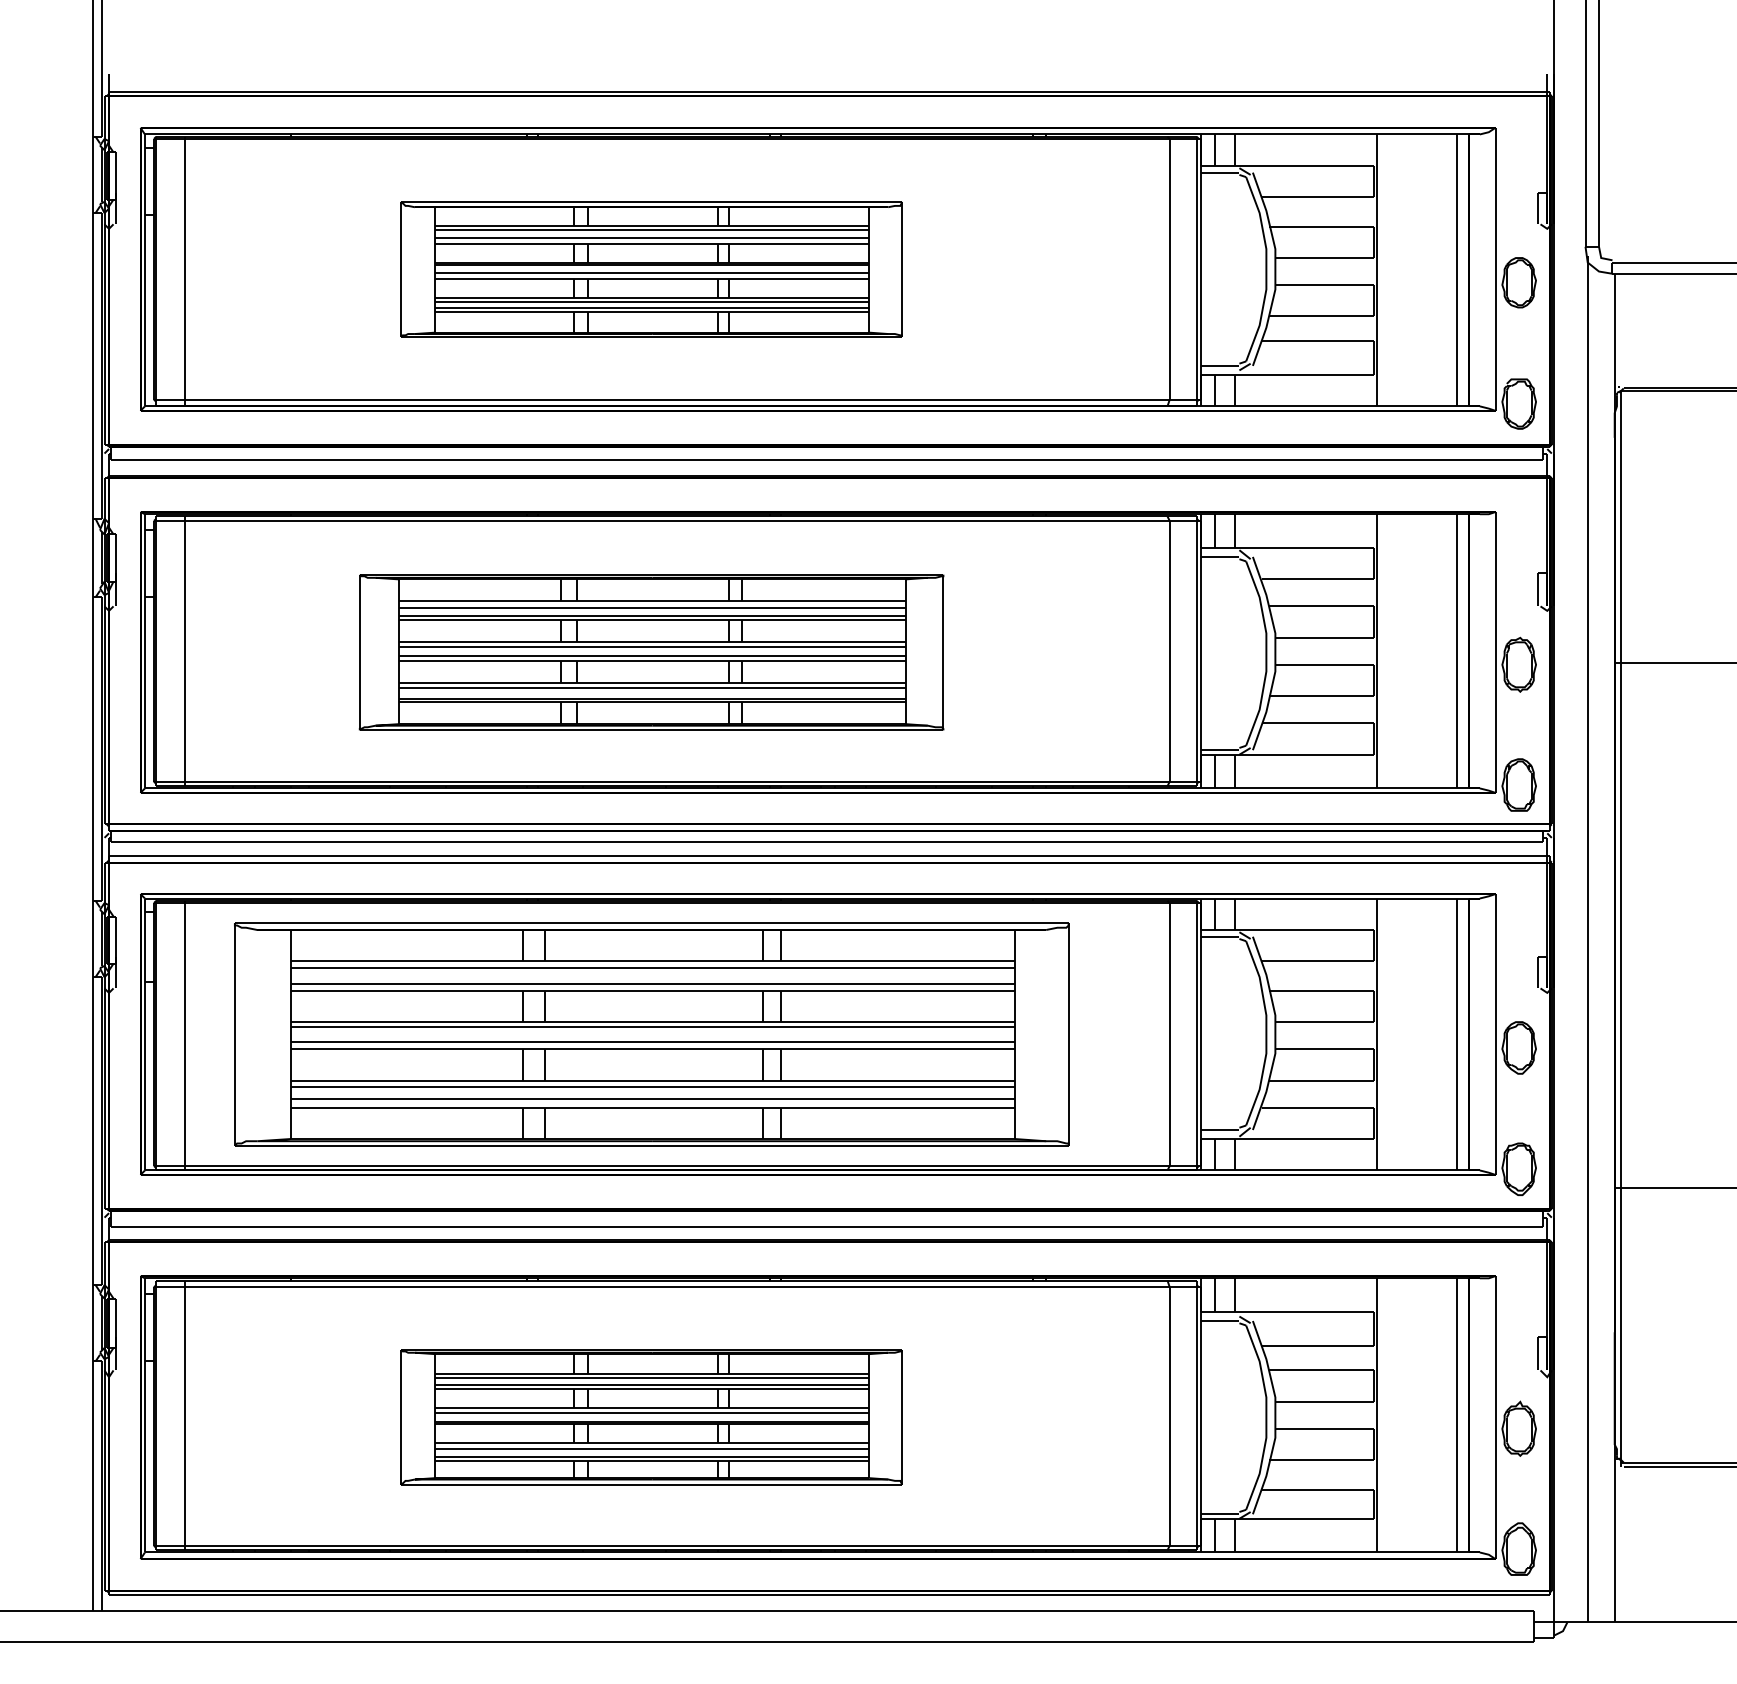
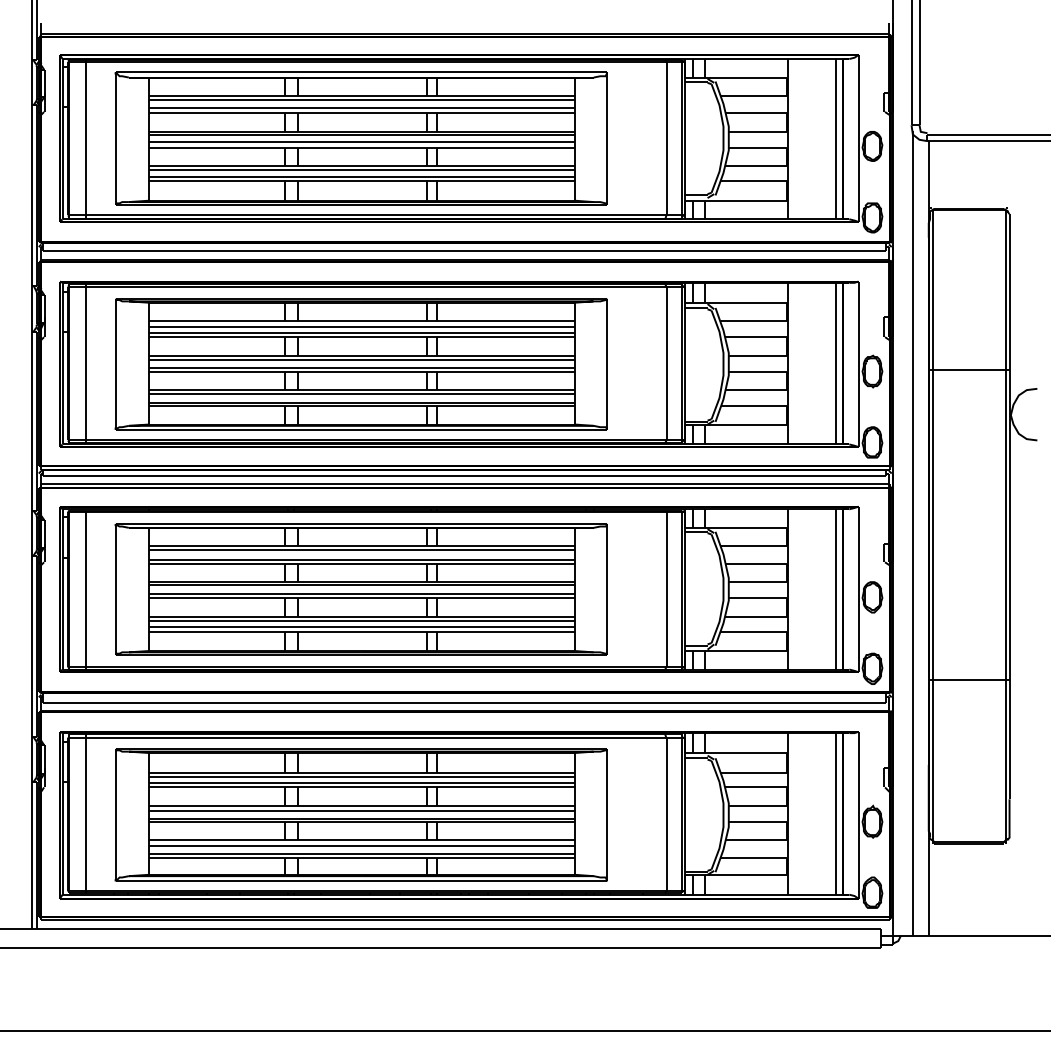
part: (650, 269) -> (360, 138), size x1.67
part: (650, 652) -> (360, 364), size x1.43
part: (650, 1416) -> (360, 814), size x1.67

